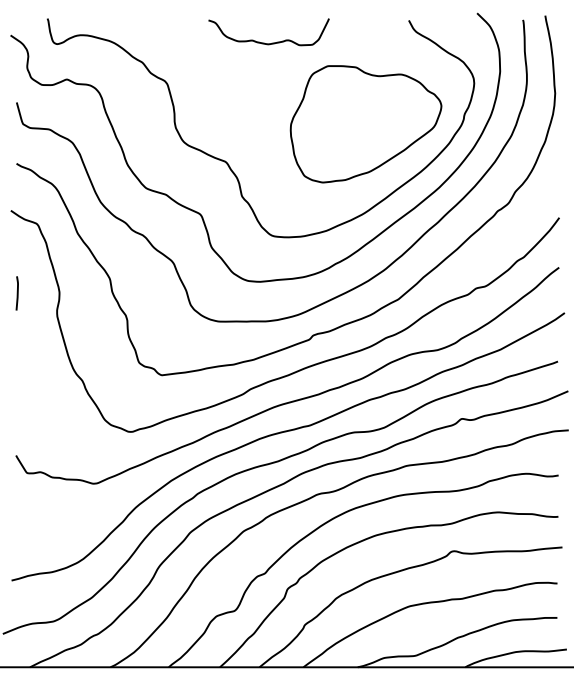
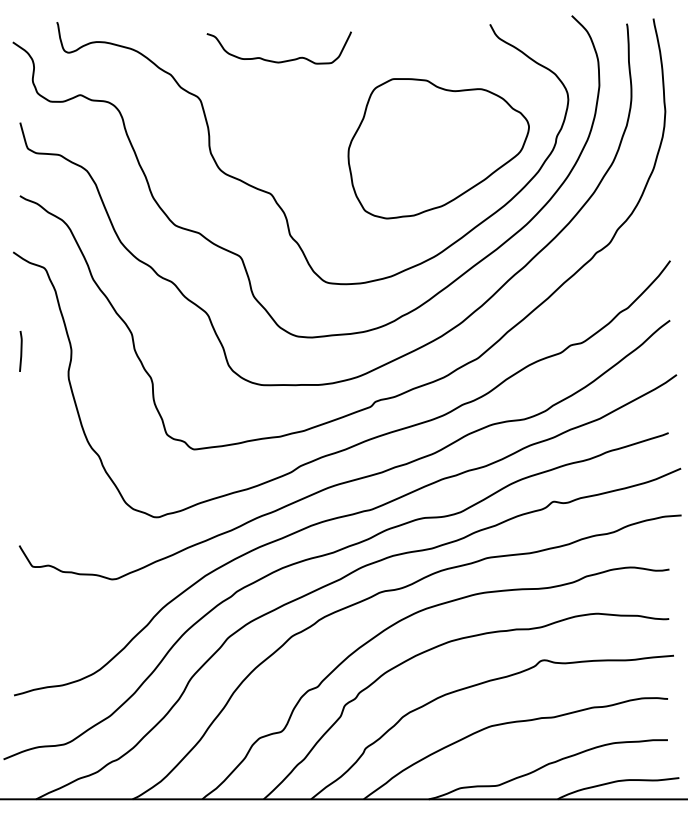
curve: (264, 42) -> (273, 60), moved

